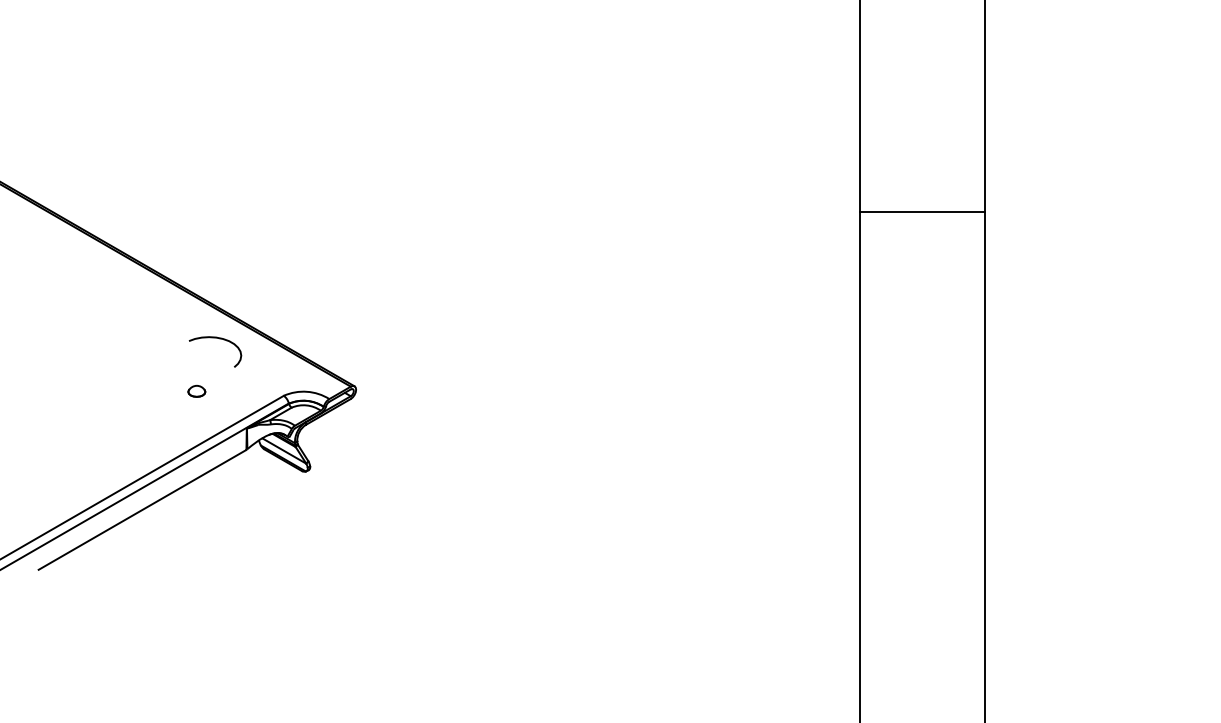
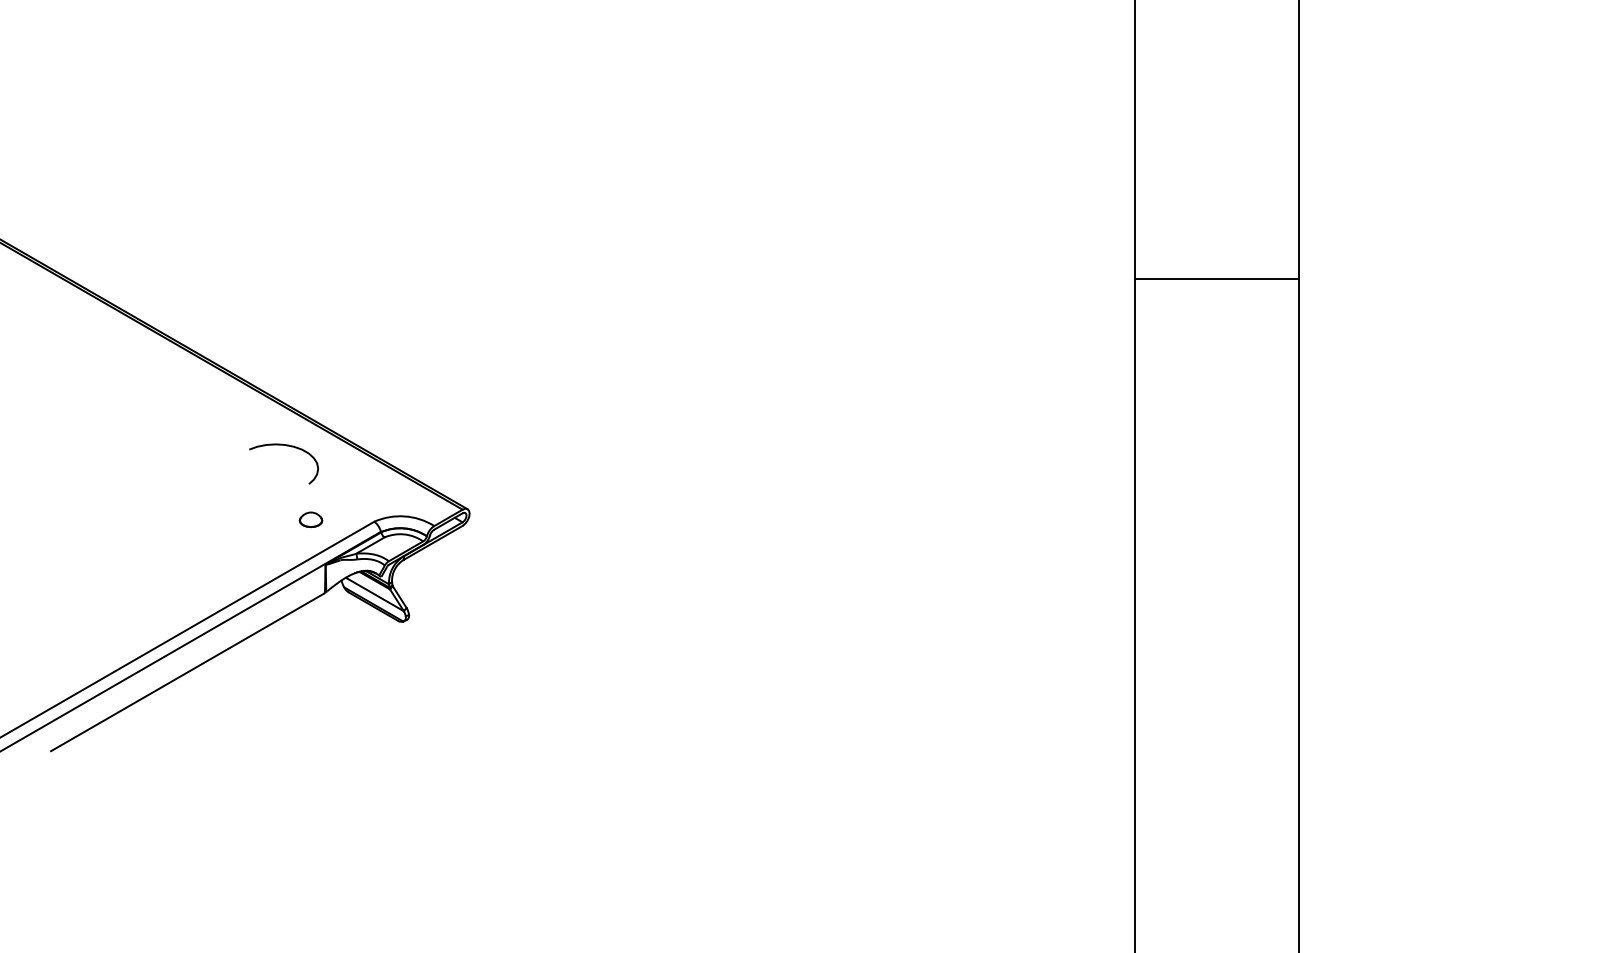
part: (196, 390) -> (310, 518), moved

